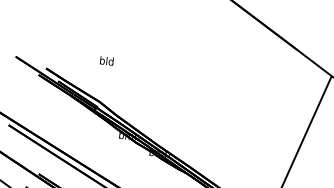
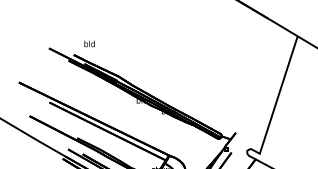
text: (106, 60) -> (89, 43), moved

